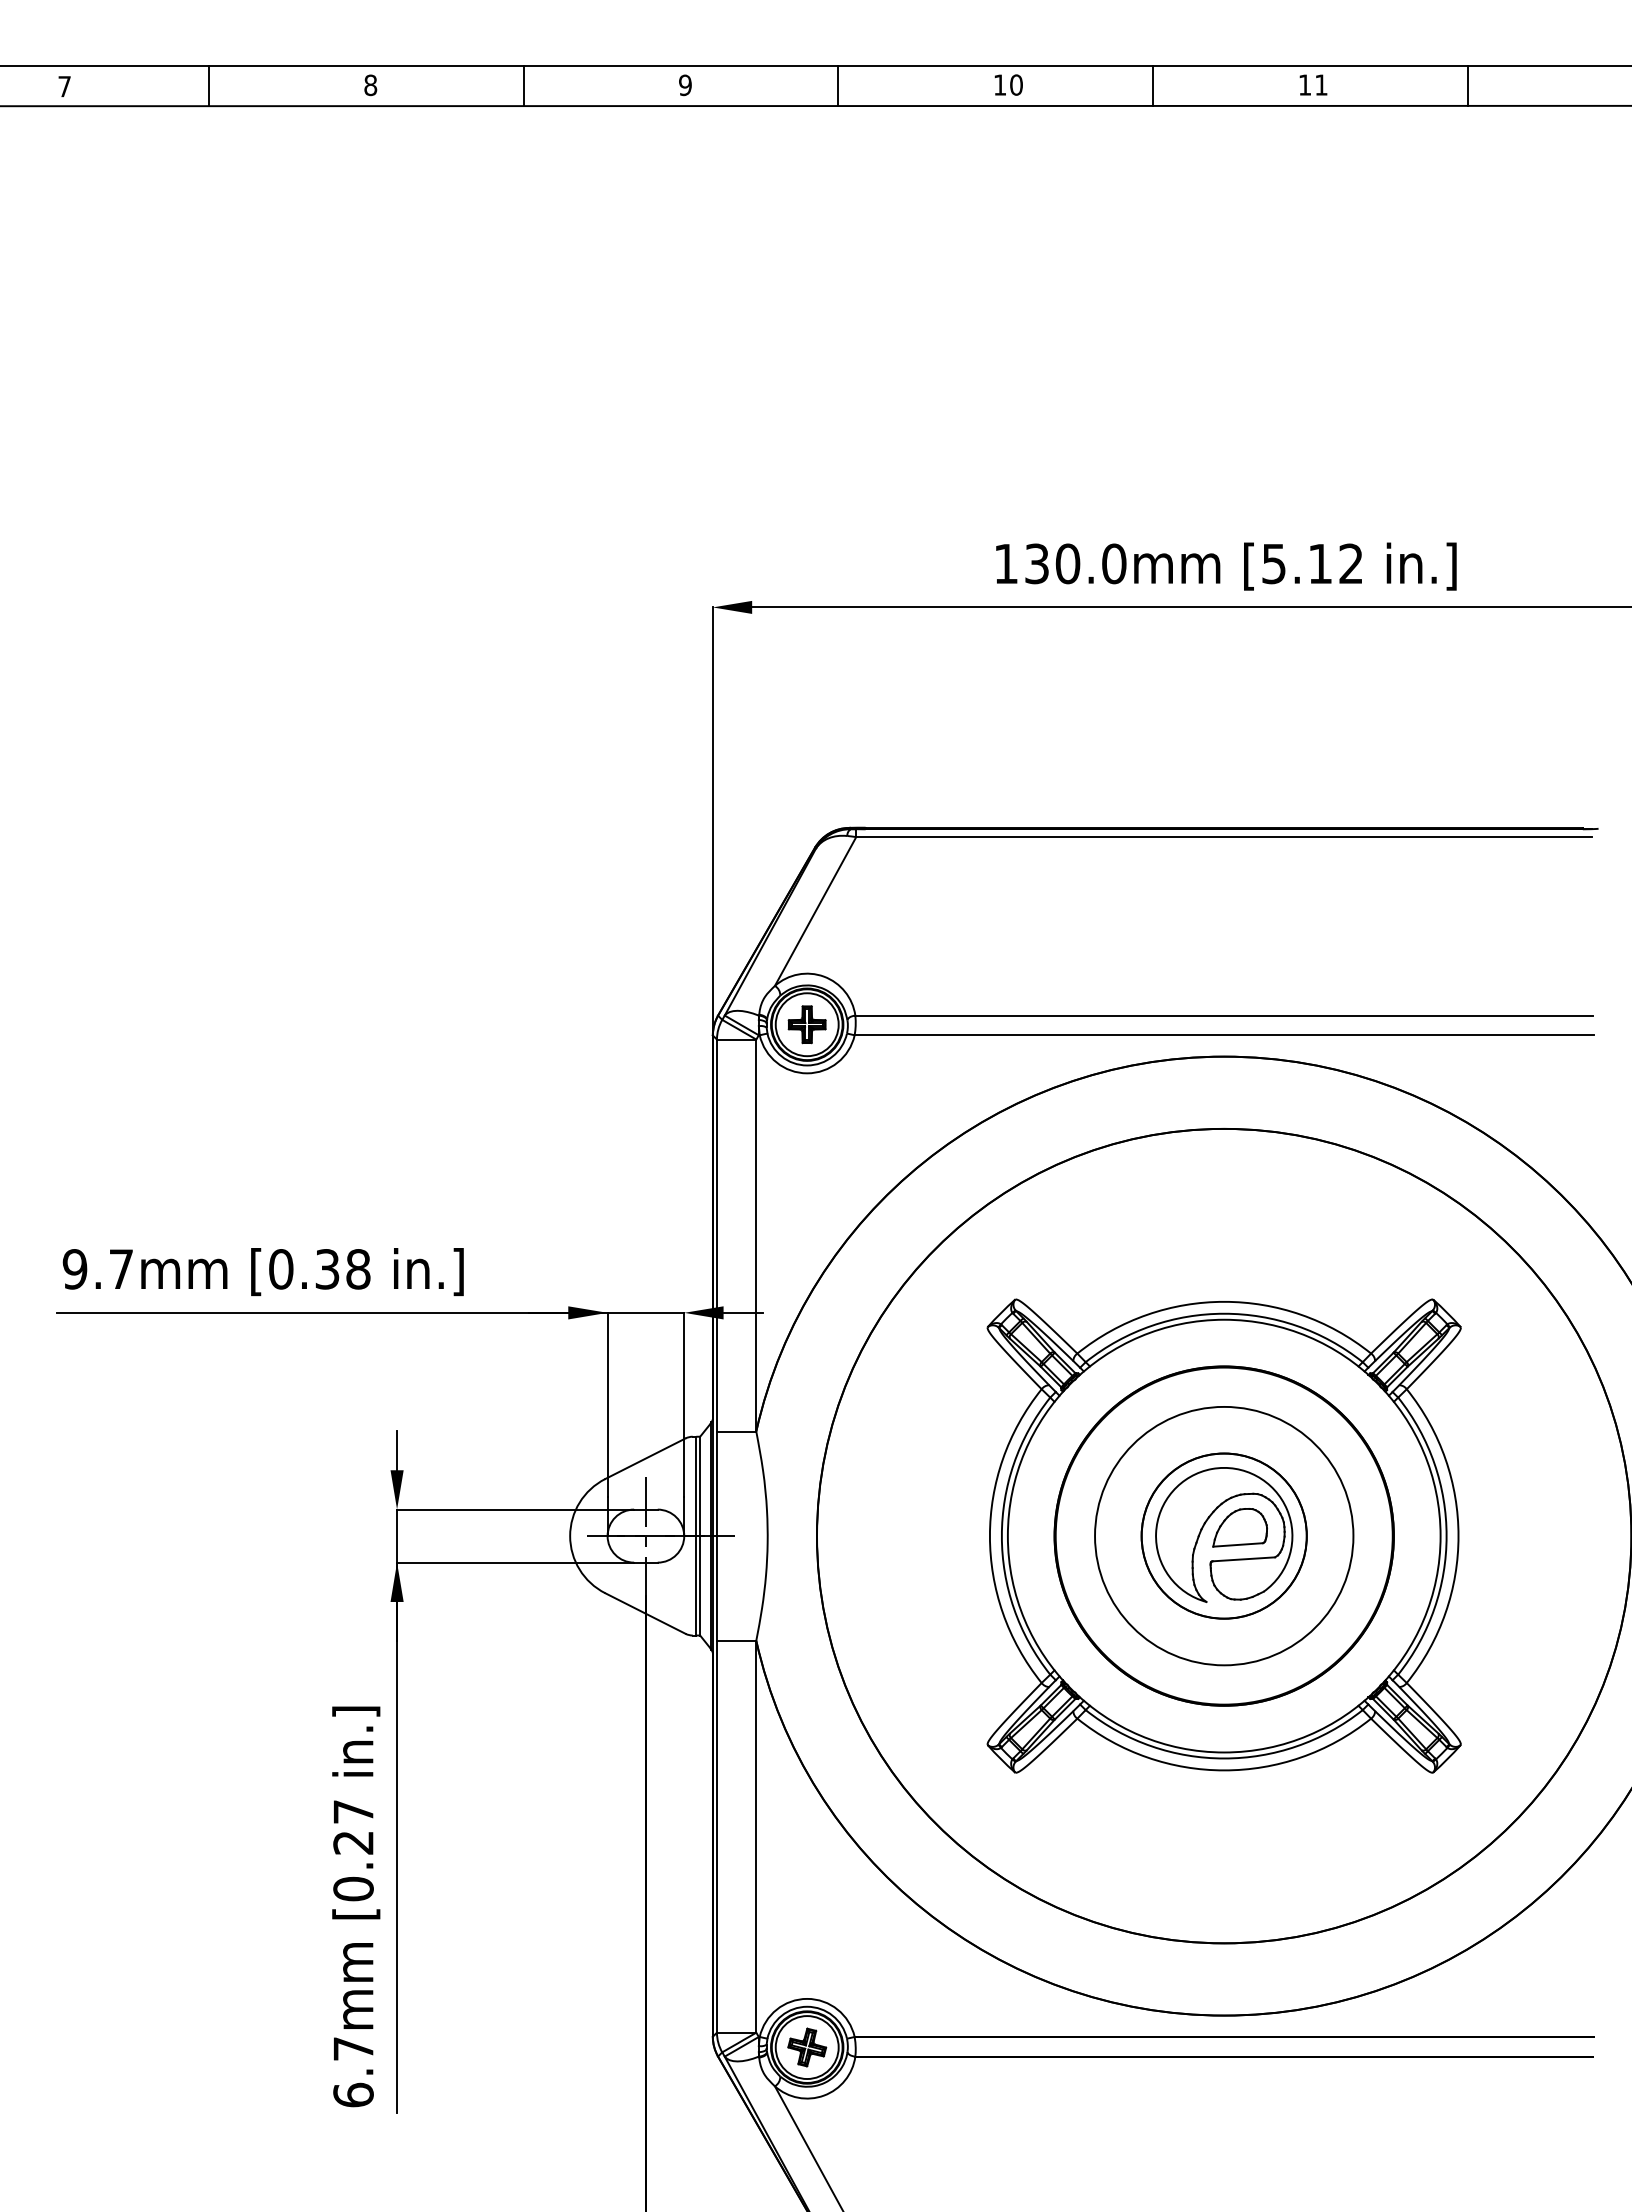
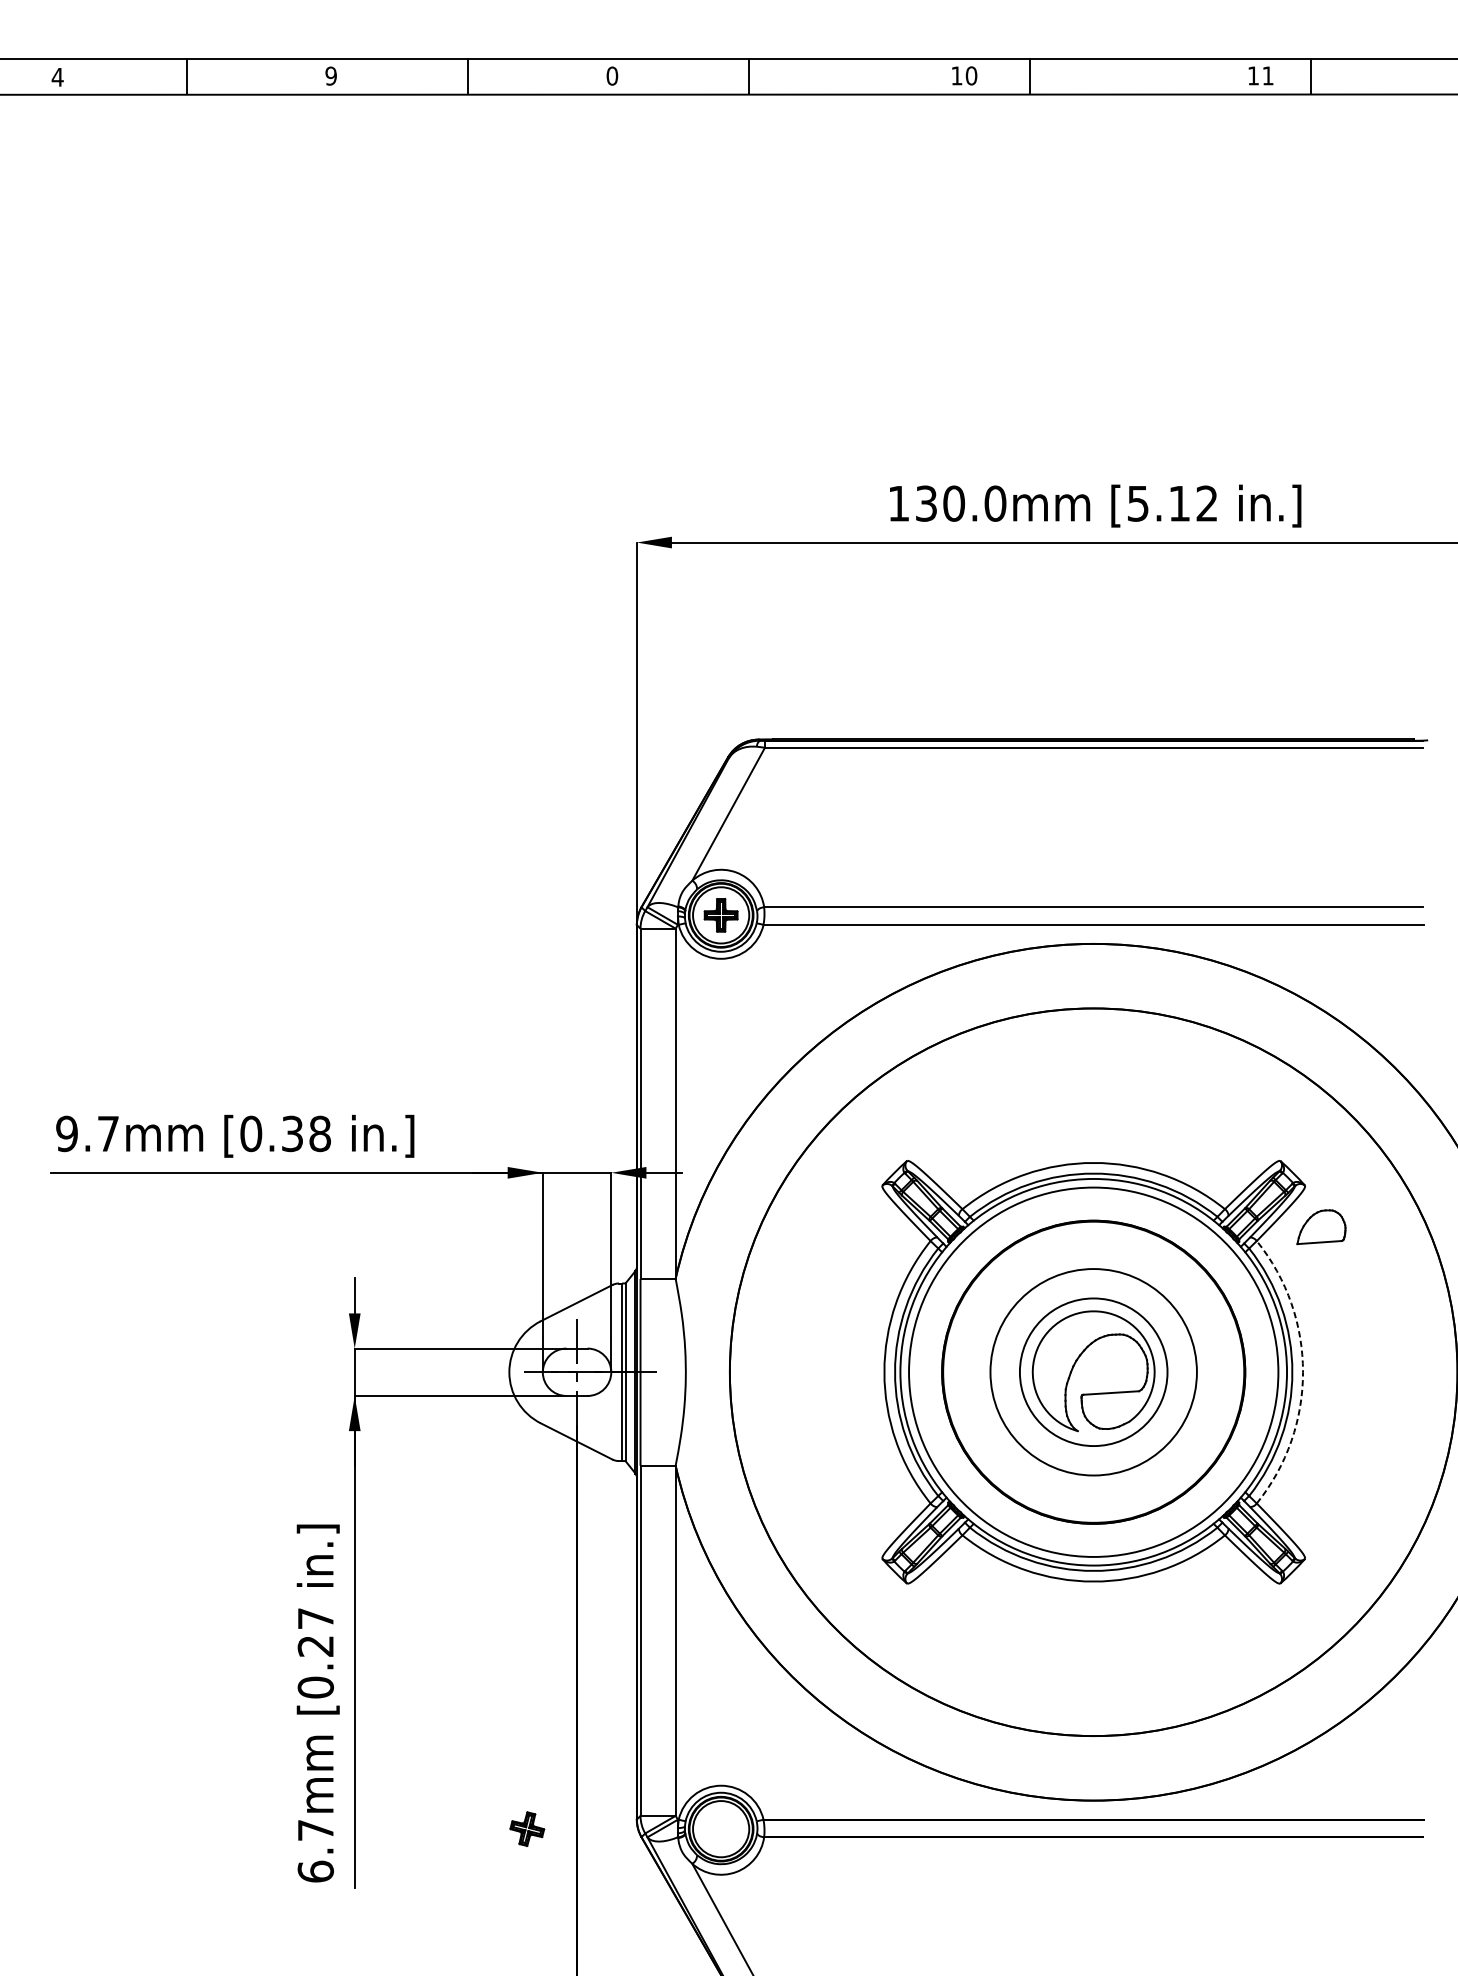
text: (1008, 84) -> (964, 75), moved
text: (1313, 84) -> (1261, 75), moved
text: (370, 85) -> (330, 76), 8 -> 9
text: (685, 85) -> (612, 76), 9 -> 0
text: (64, 86) -> (57, 77), 7 -> 4
part: (1239, 1527) -> (1320, 1226), moved
circle: (1223, 1535) -> (1093, 1371), size x1.4
circle: (1224, 1535) -> (1093, 1371), size x1.6
arc: (1458, 1536) -> (1303, 1372), solid -> dashed
part: (807, 2047) -> (527, 1829), moved

